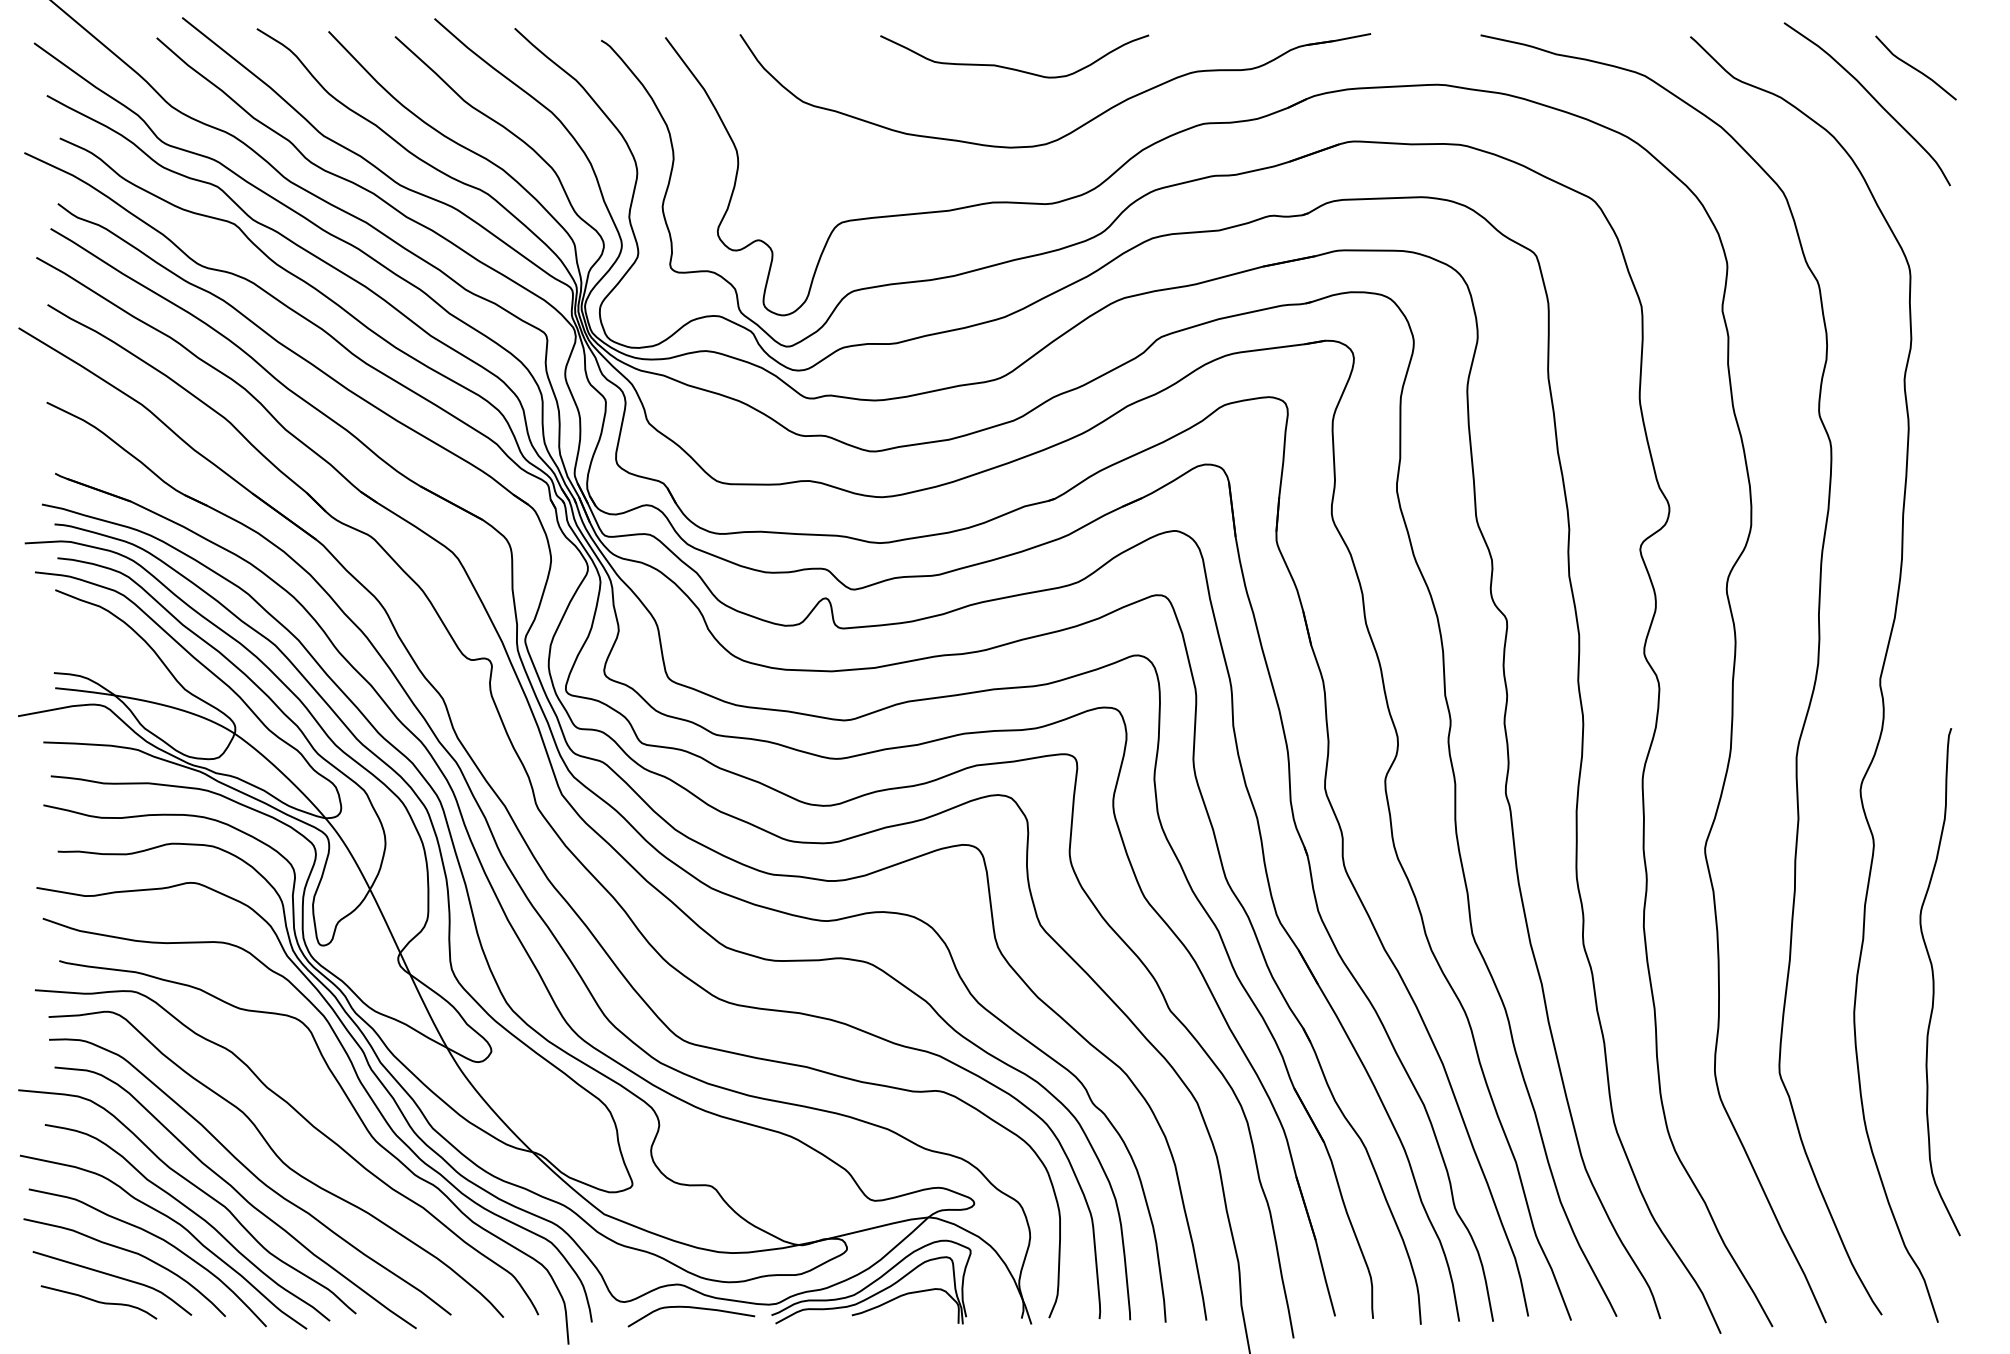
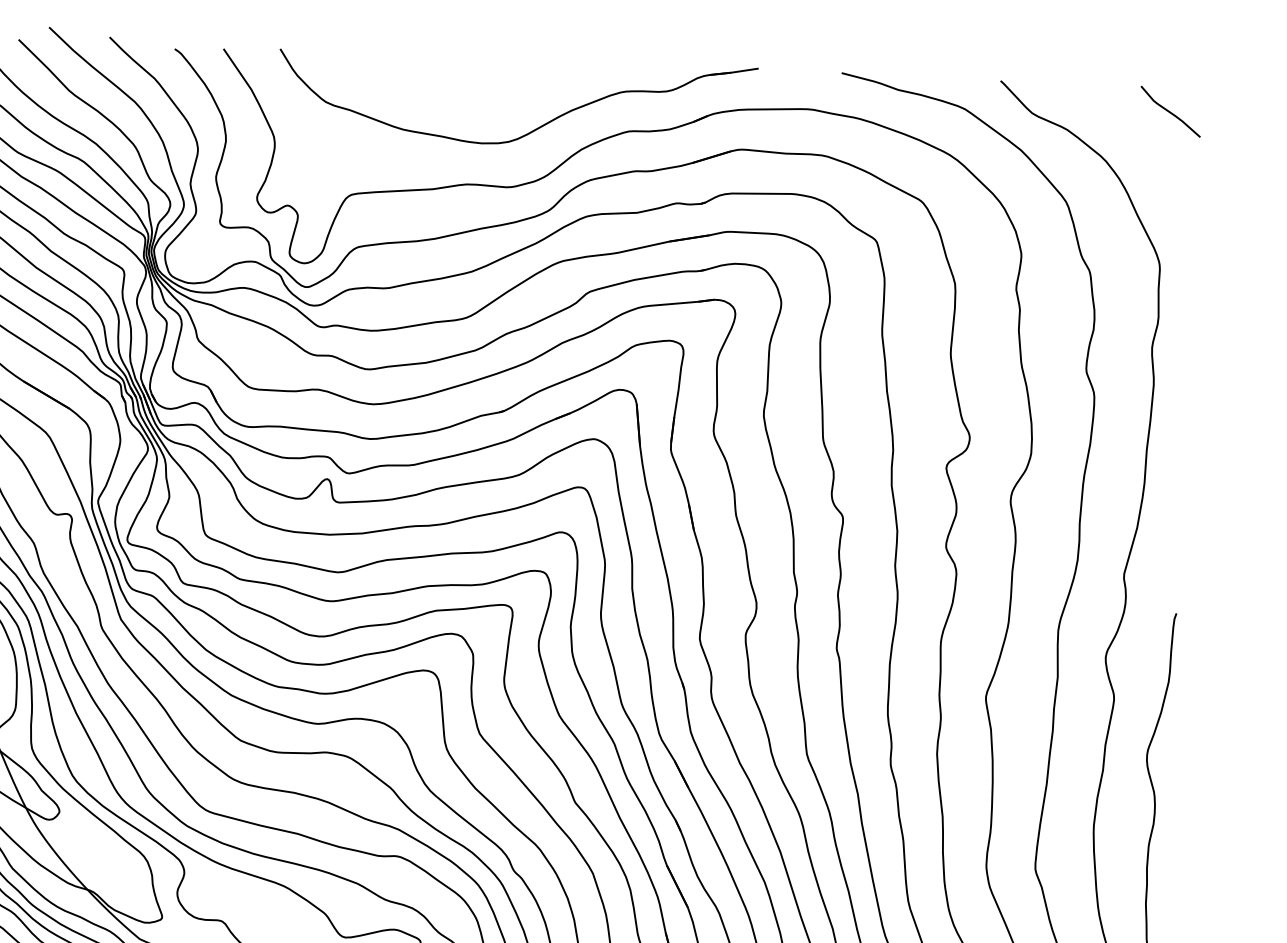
curve: (1010, 67) -> (484, 82), removed
curve: (1872, 98) -> (1136, 133), removed

